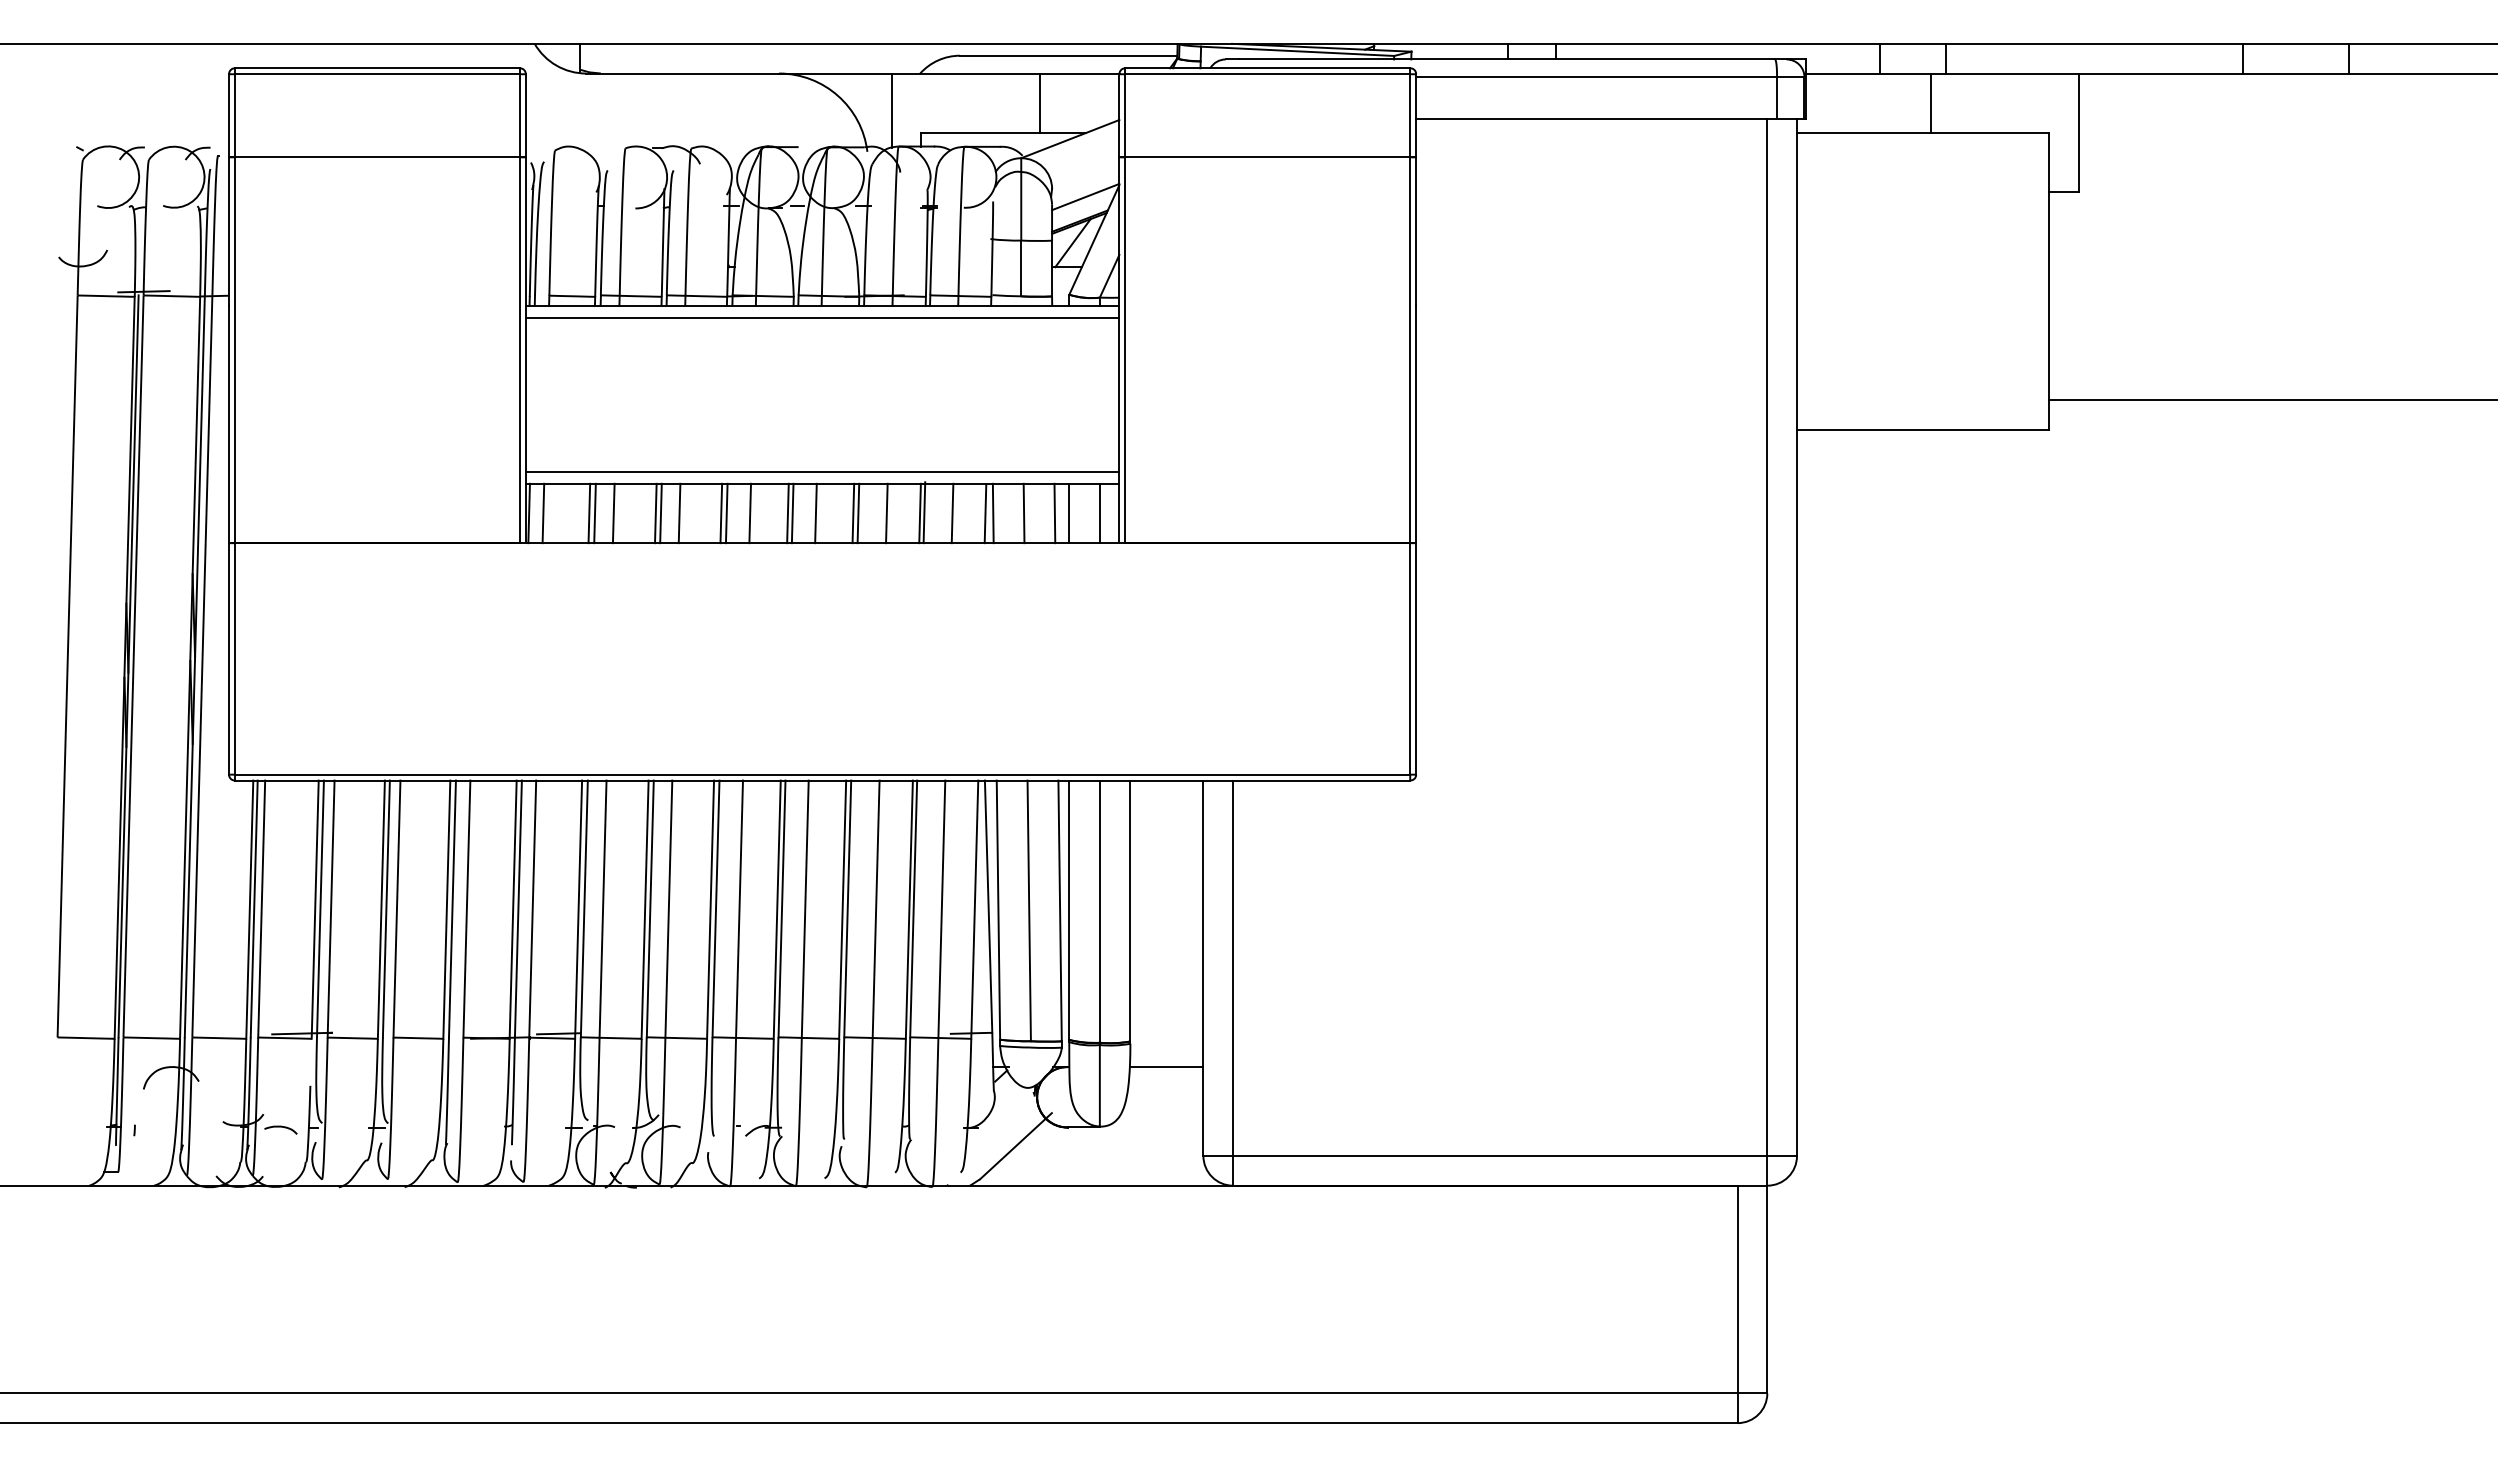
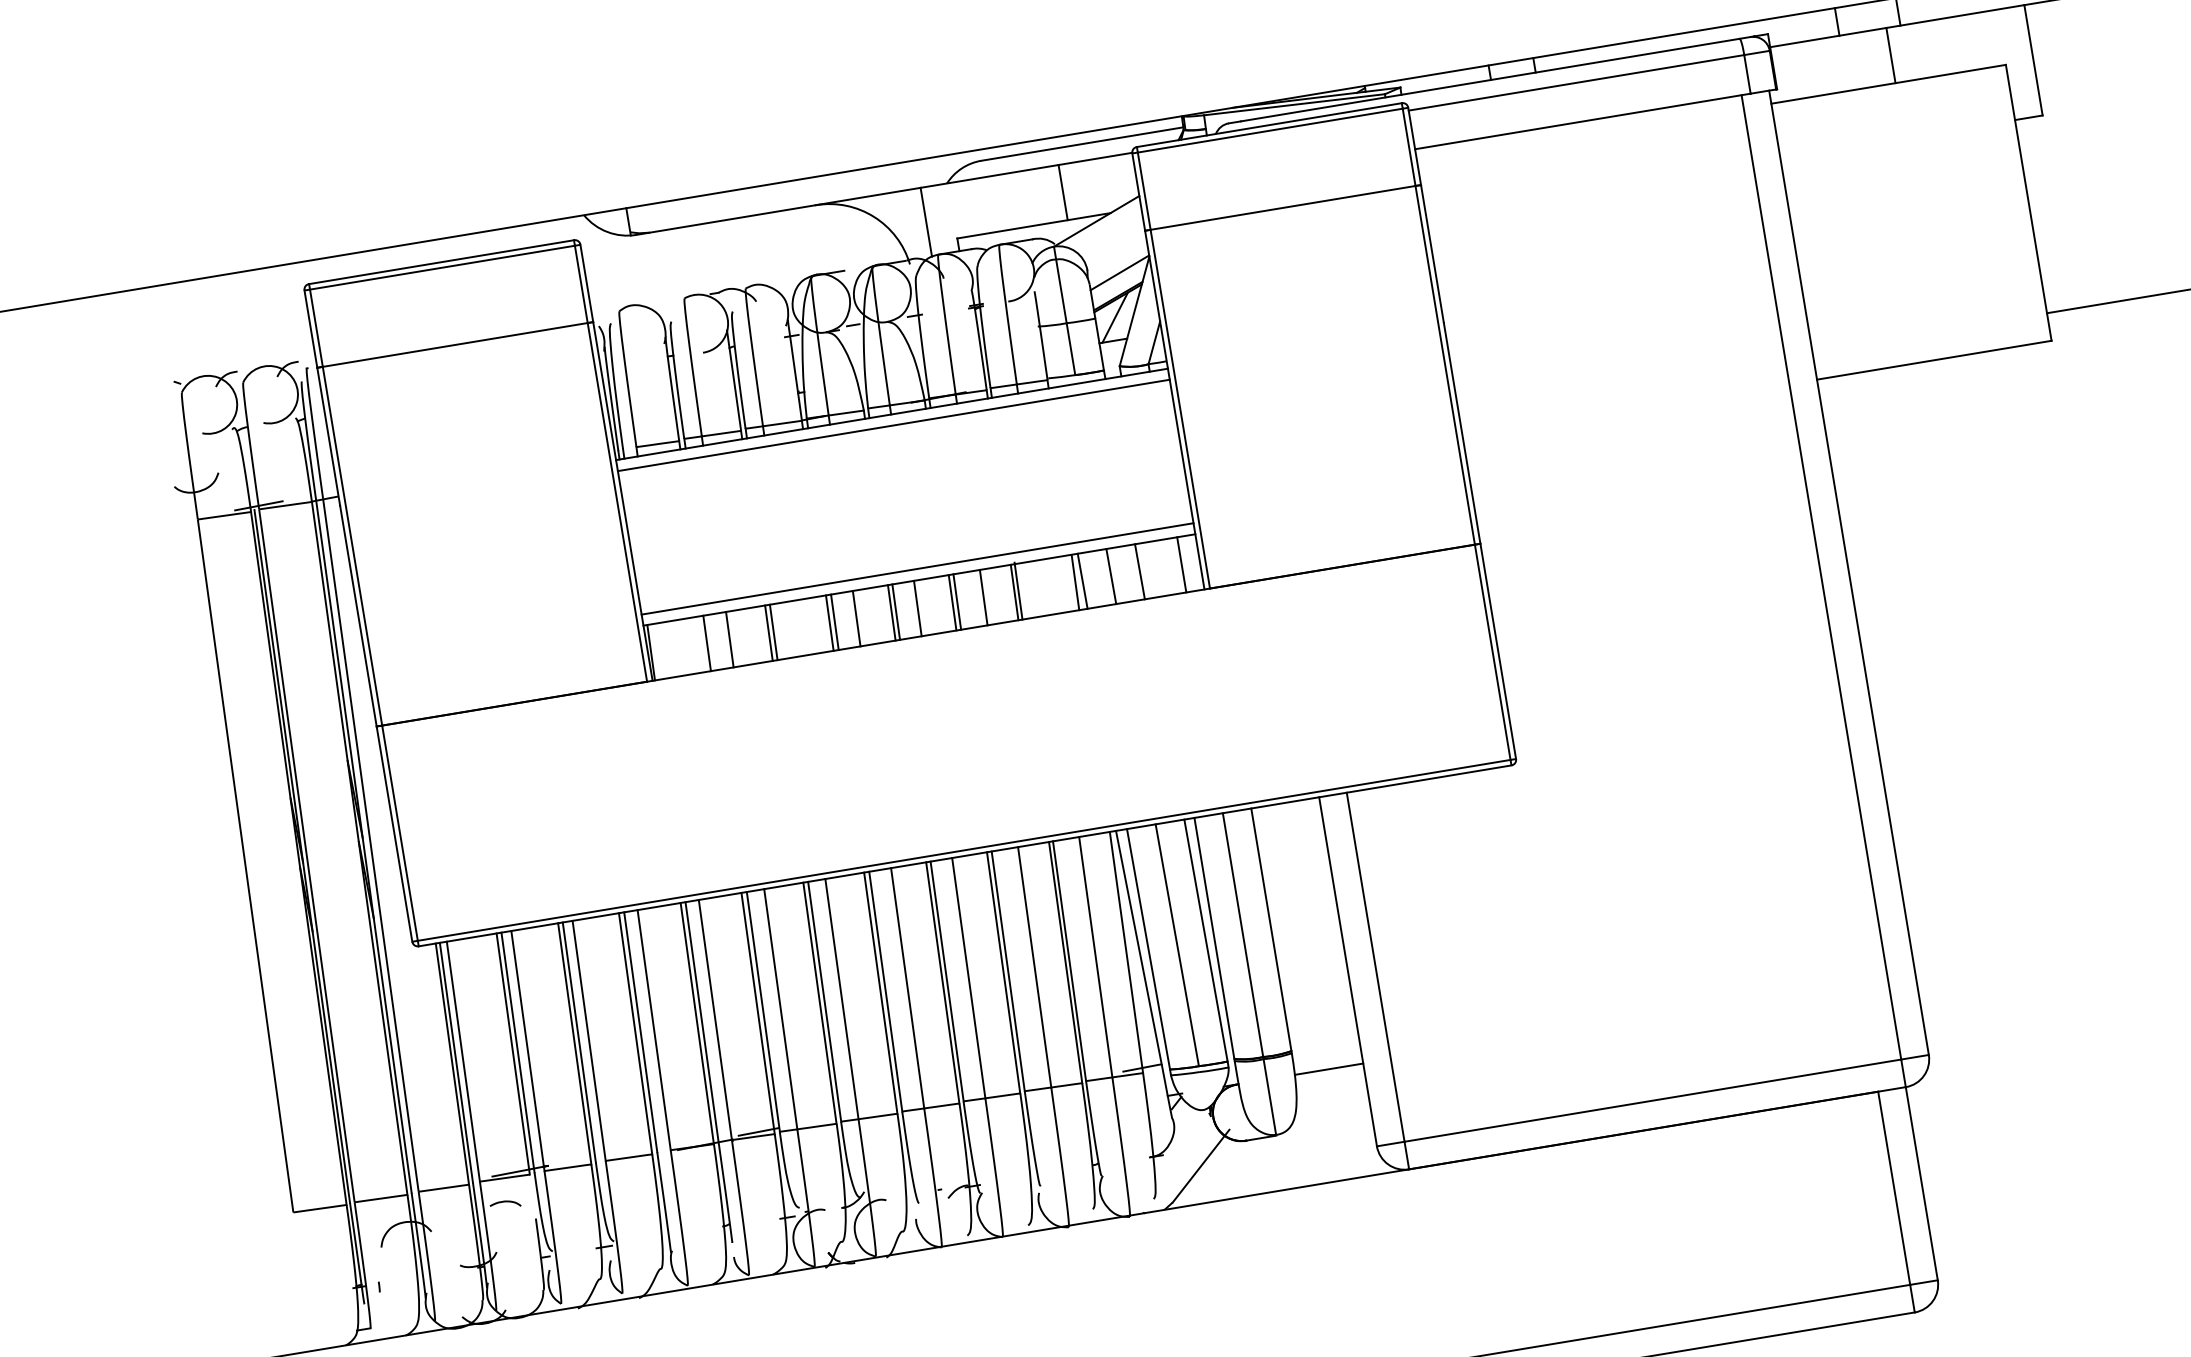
line: (543, 513) -> (664, 650), removed
line: (594, 513) -> (711, 642), removed
line: (679, 513) -> (790, 629), removed
line: (952, 513) -> (1044, 587), removed
line: (1069, 513) -> (1153, 569), removed
curve: (280, 1127) -> (504, 1202), moved

